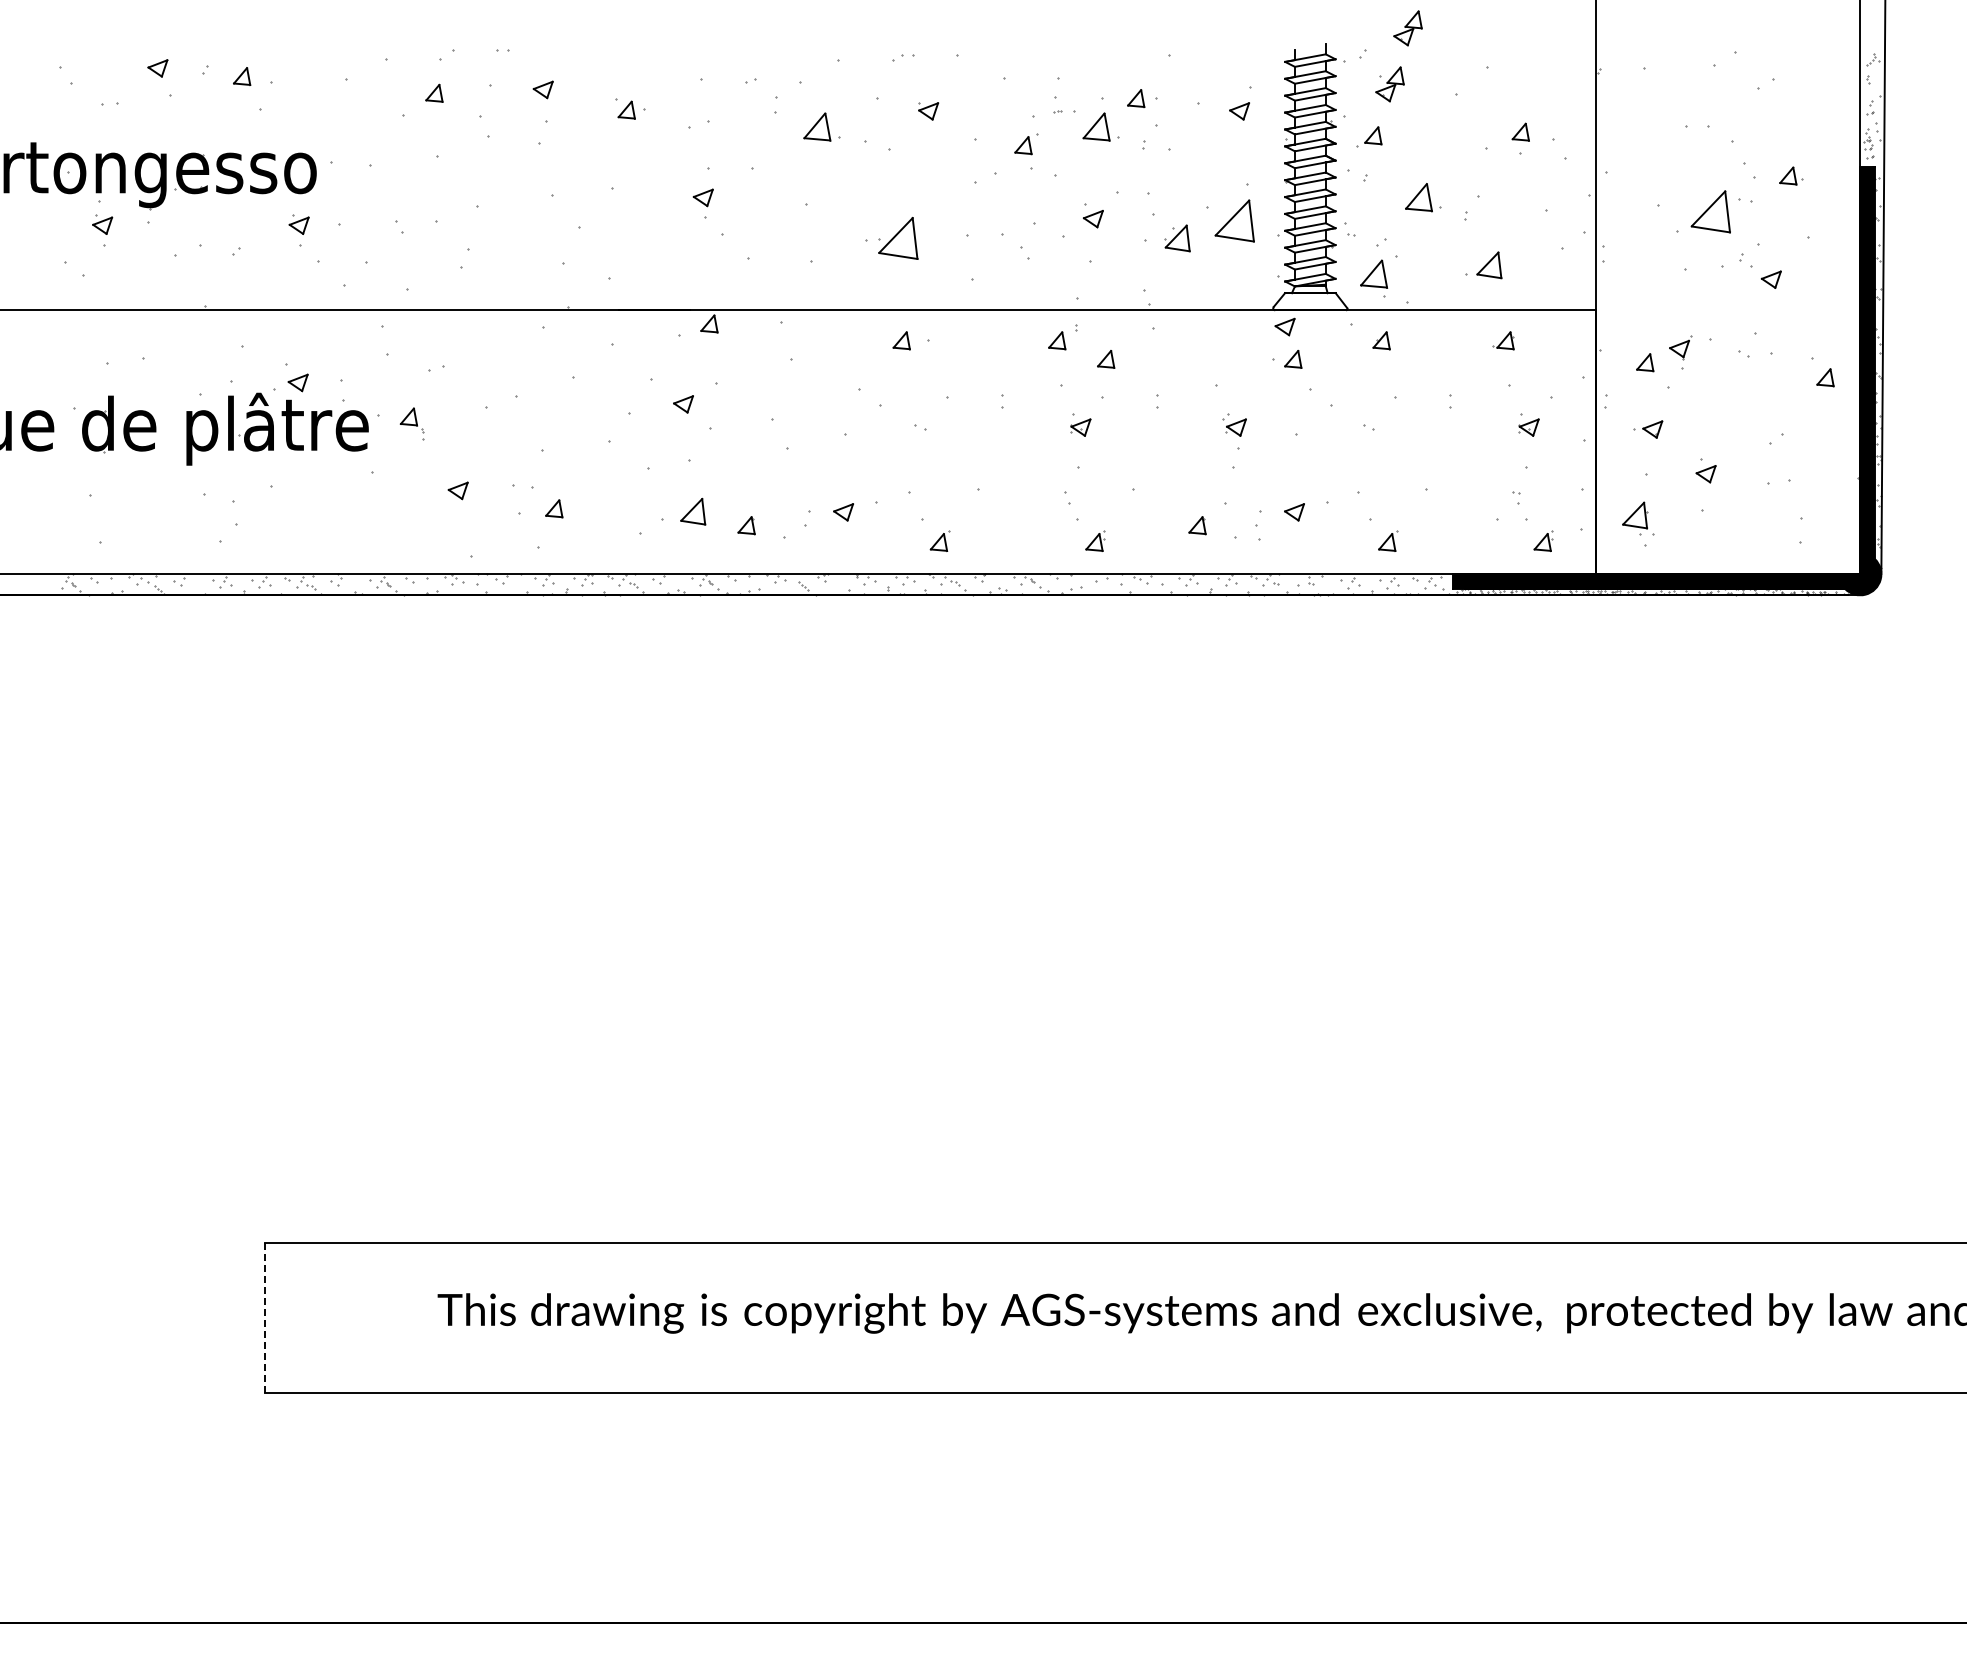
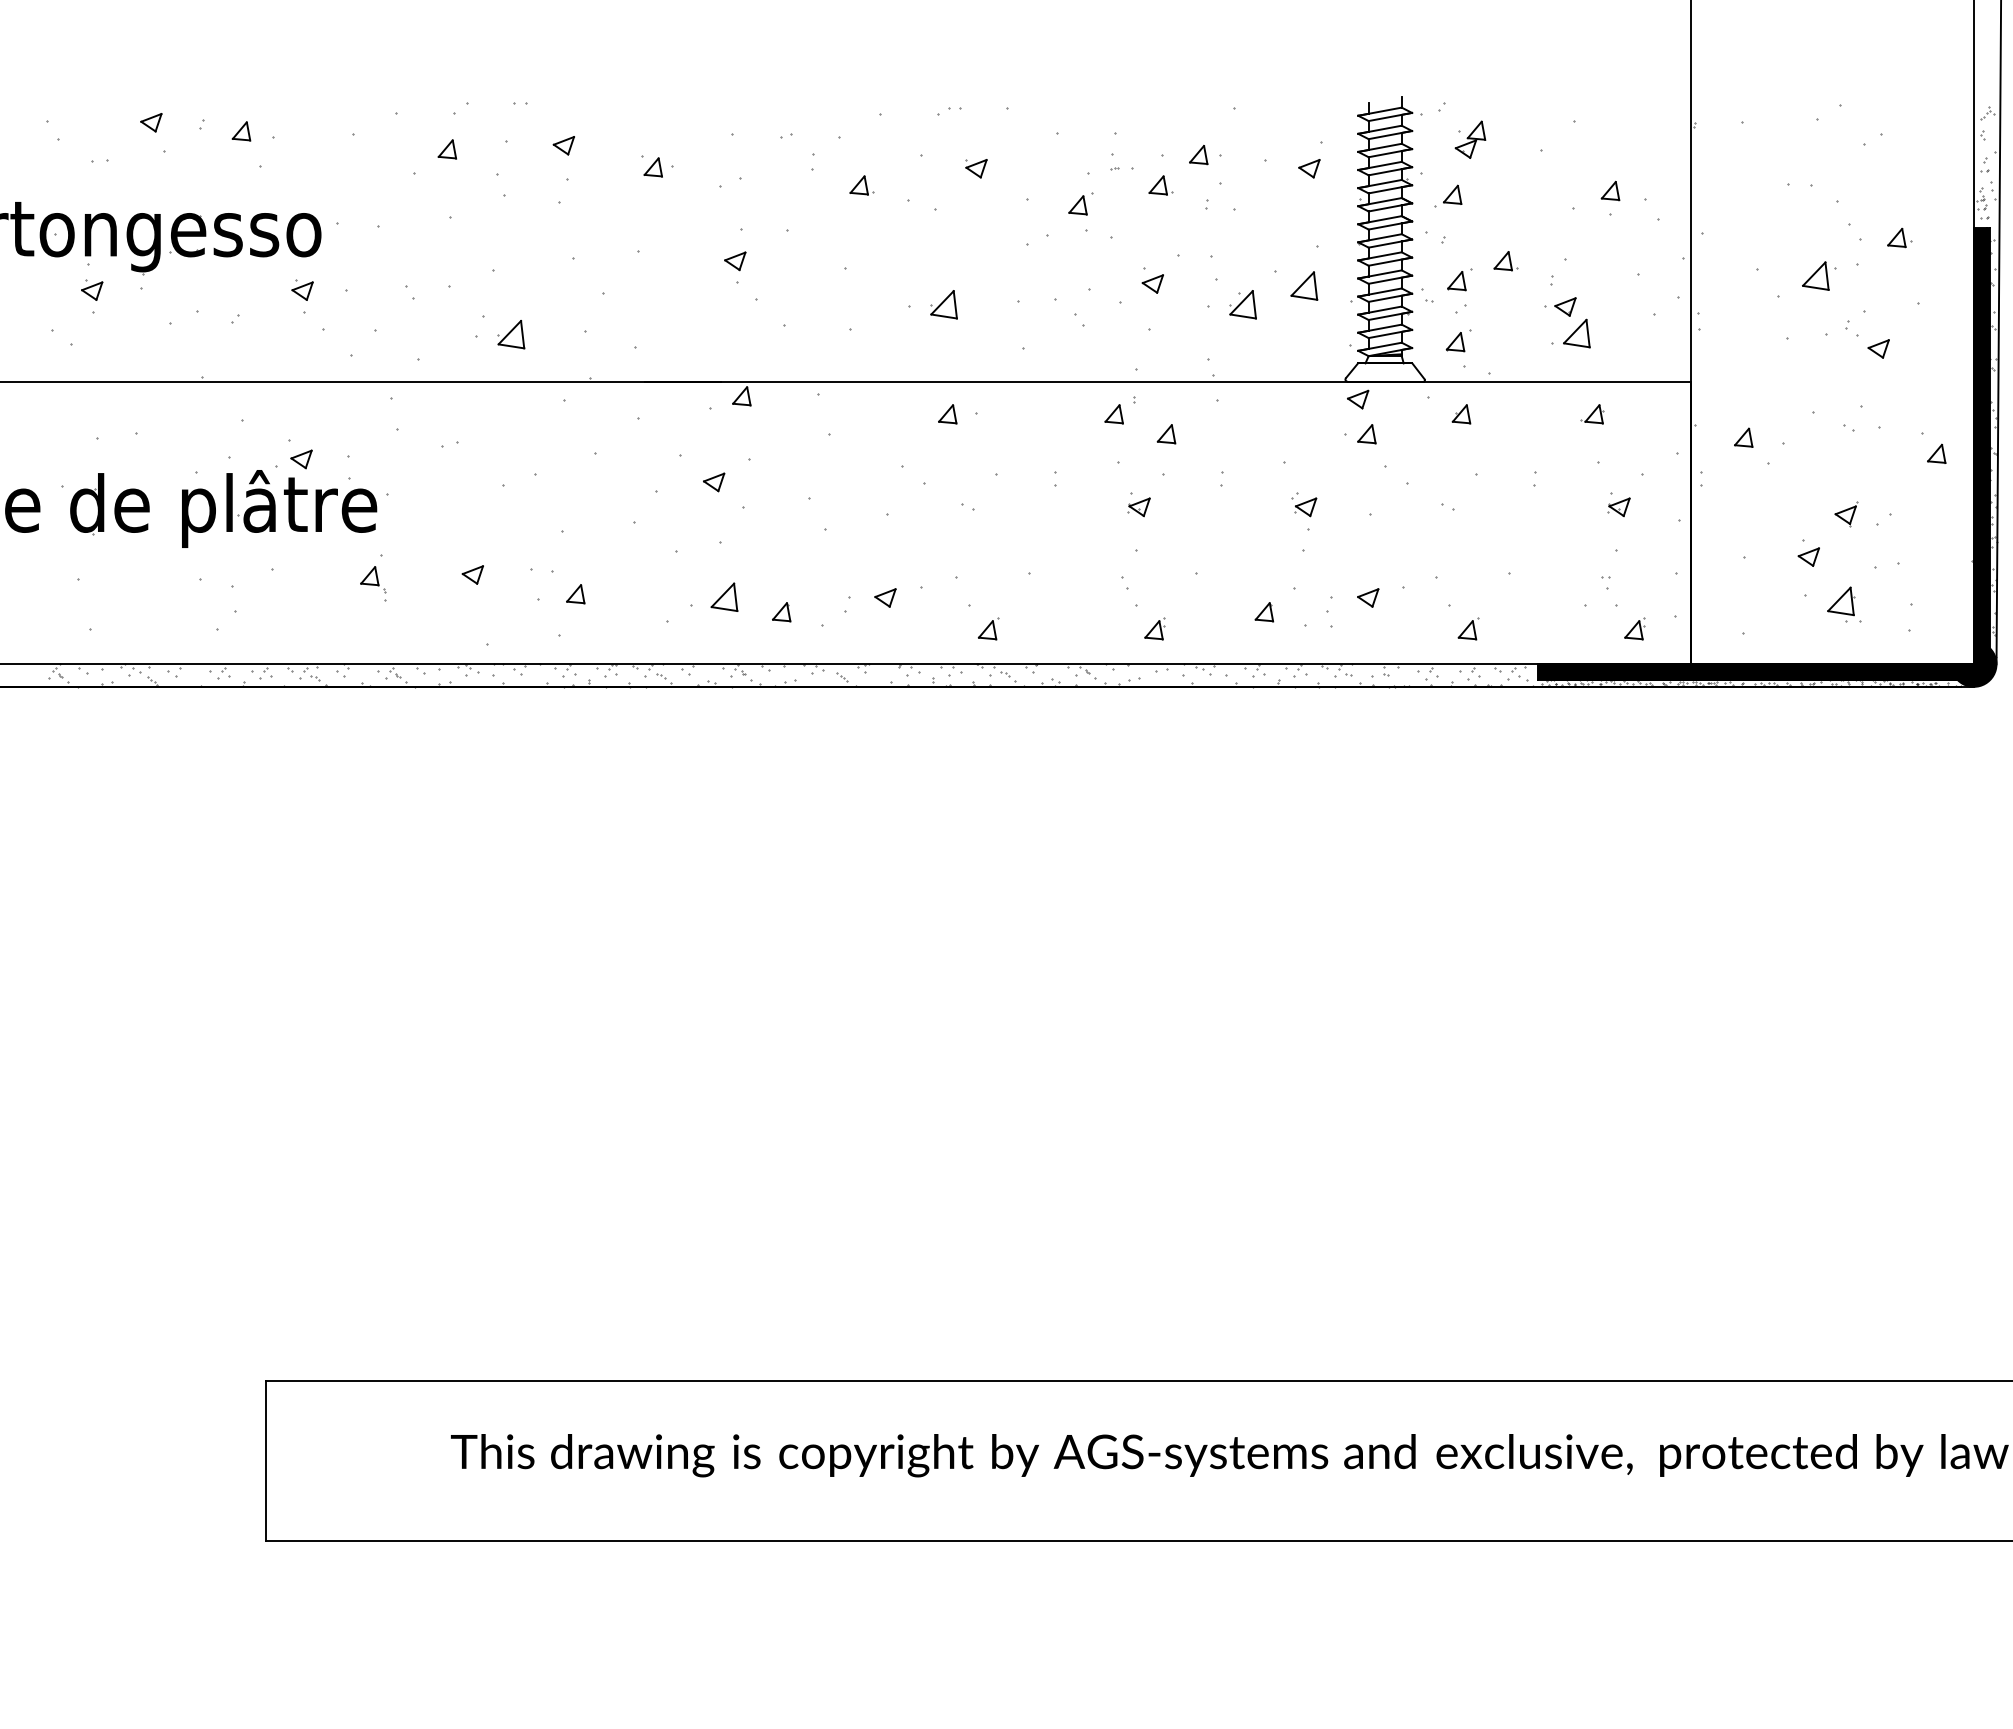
part: (1407, 28) -> (1489, 79), removed
part: (821, 126) -> (861, 184), size x0.62
part: (1101, 126) -> (1161, 184), size x0.62
part: (1423, 197) -> (1506, 260), size x0.62
part: (1715, 211) -> (1818, 275), size x0.62
part: (1380, 214) -> (1460, 279), added
part: (1234, 220) -> (1303, 285), size x0.62
part: (898, 238) -> (944, 304), size x0.62
part: (494, 266) -> (511, 334), added
part: (1379, 271) -> (1459, 340), size x0.62
part: (1680, 347) -> (1846, 513), moved
part: (411, 423) -> (372, 583), moved
part: (1648, 429) -> (1560, 306), moved
part: (1638, 518) -> (1844, 604), moved
line: (265, 1317) -> (266, 1459), dashed -> solid

